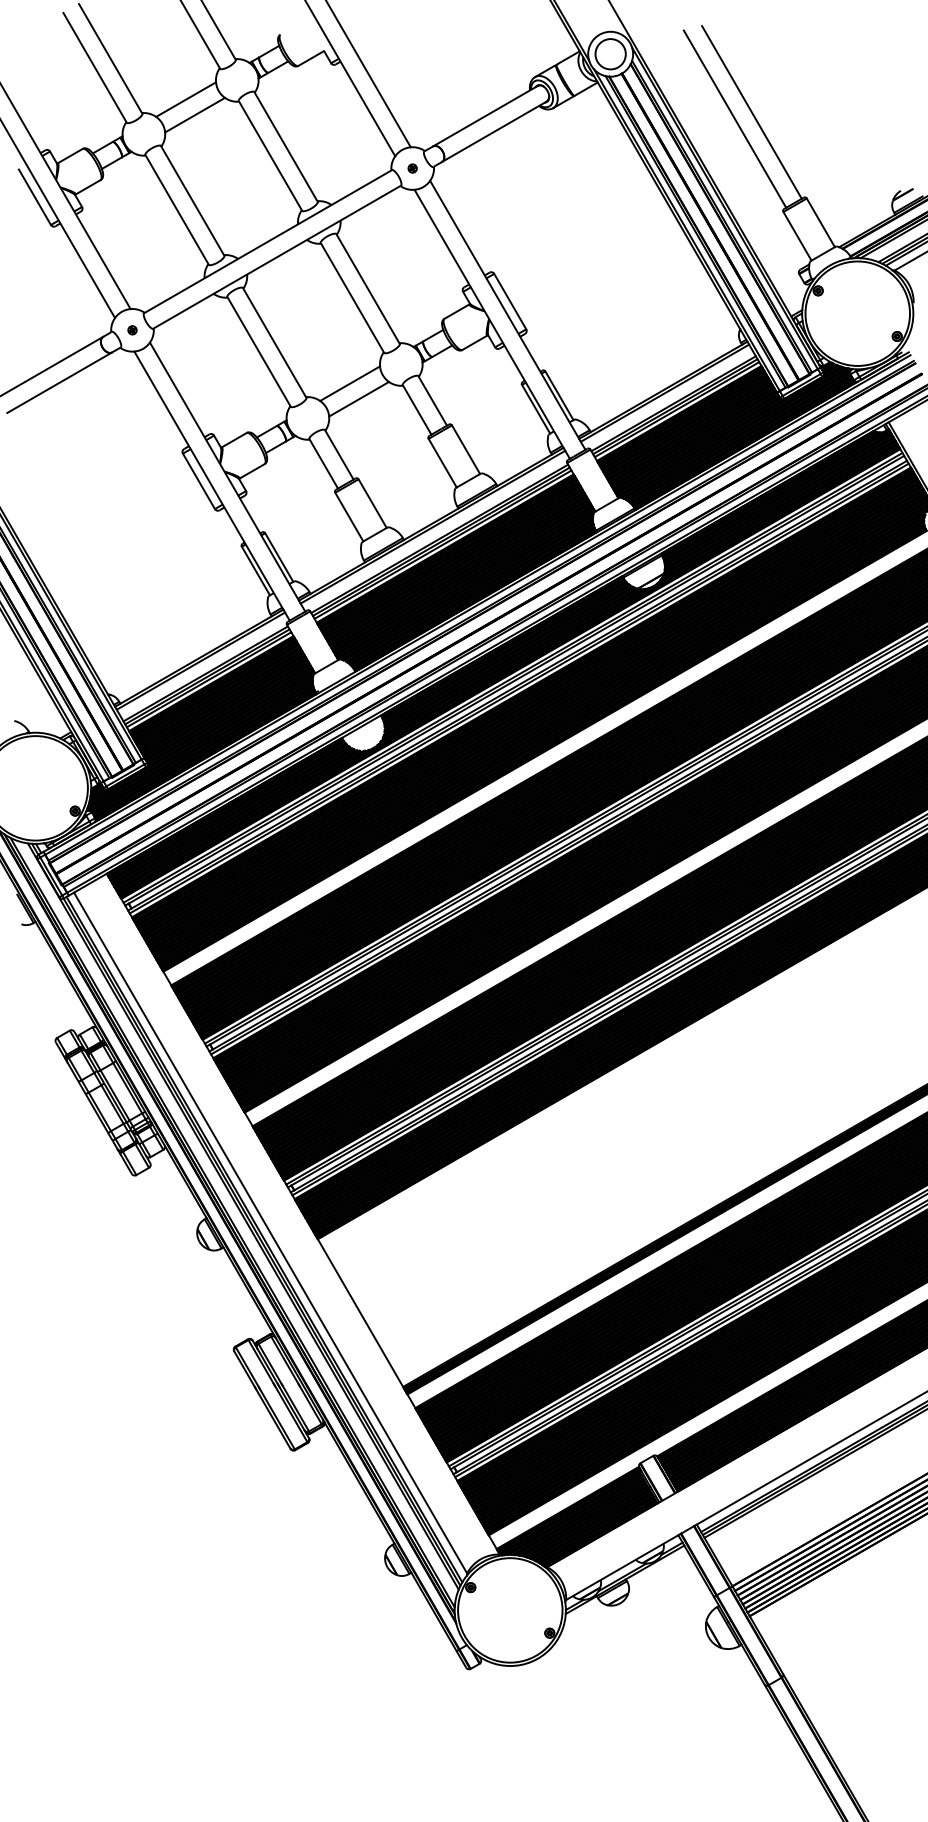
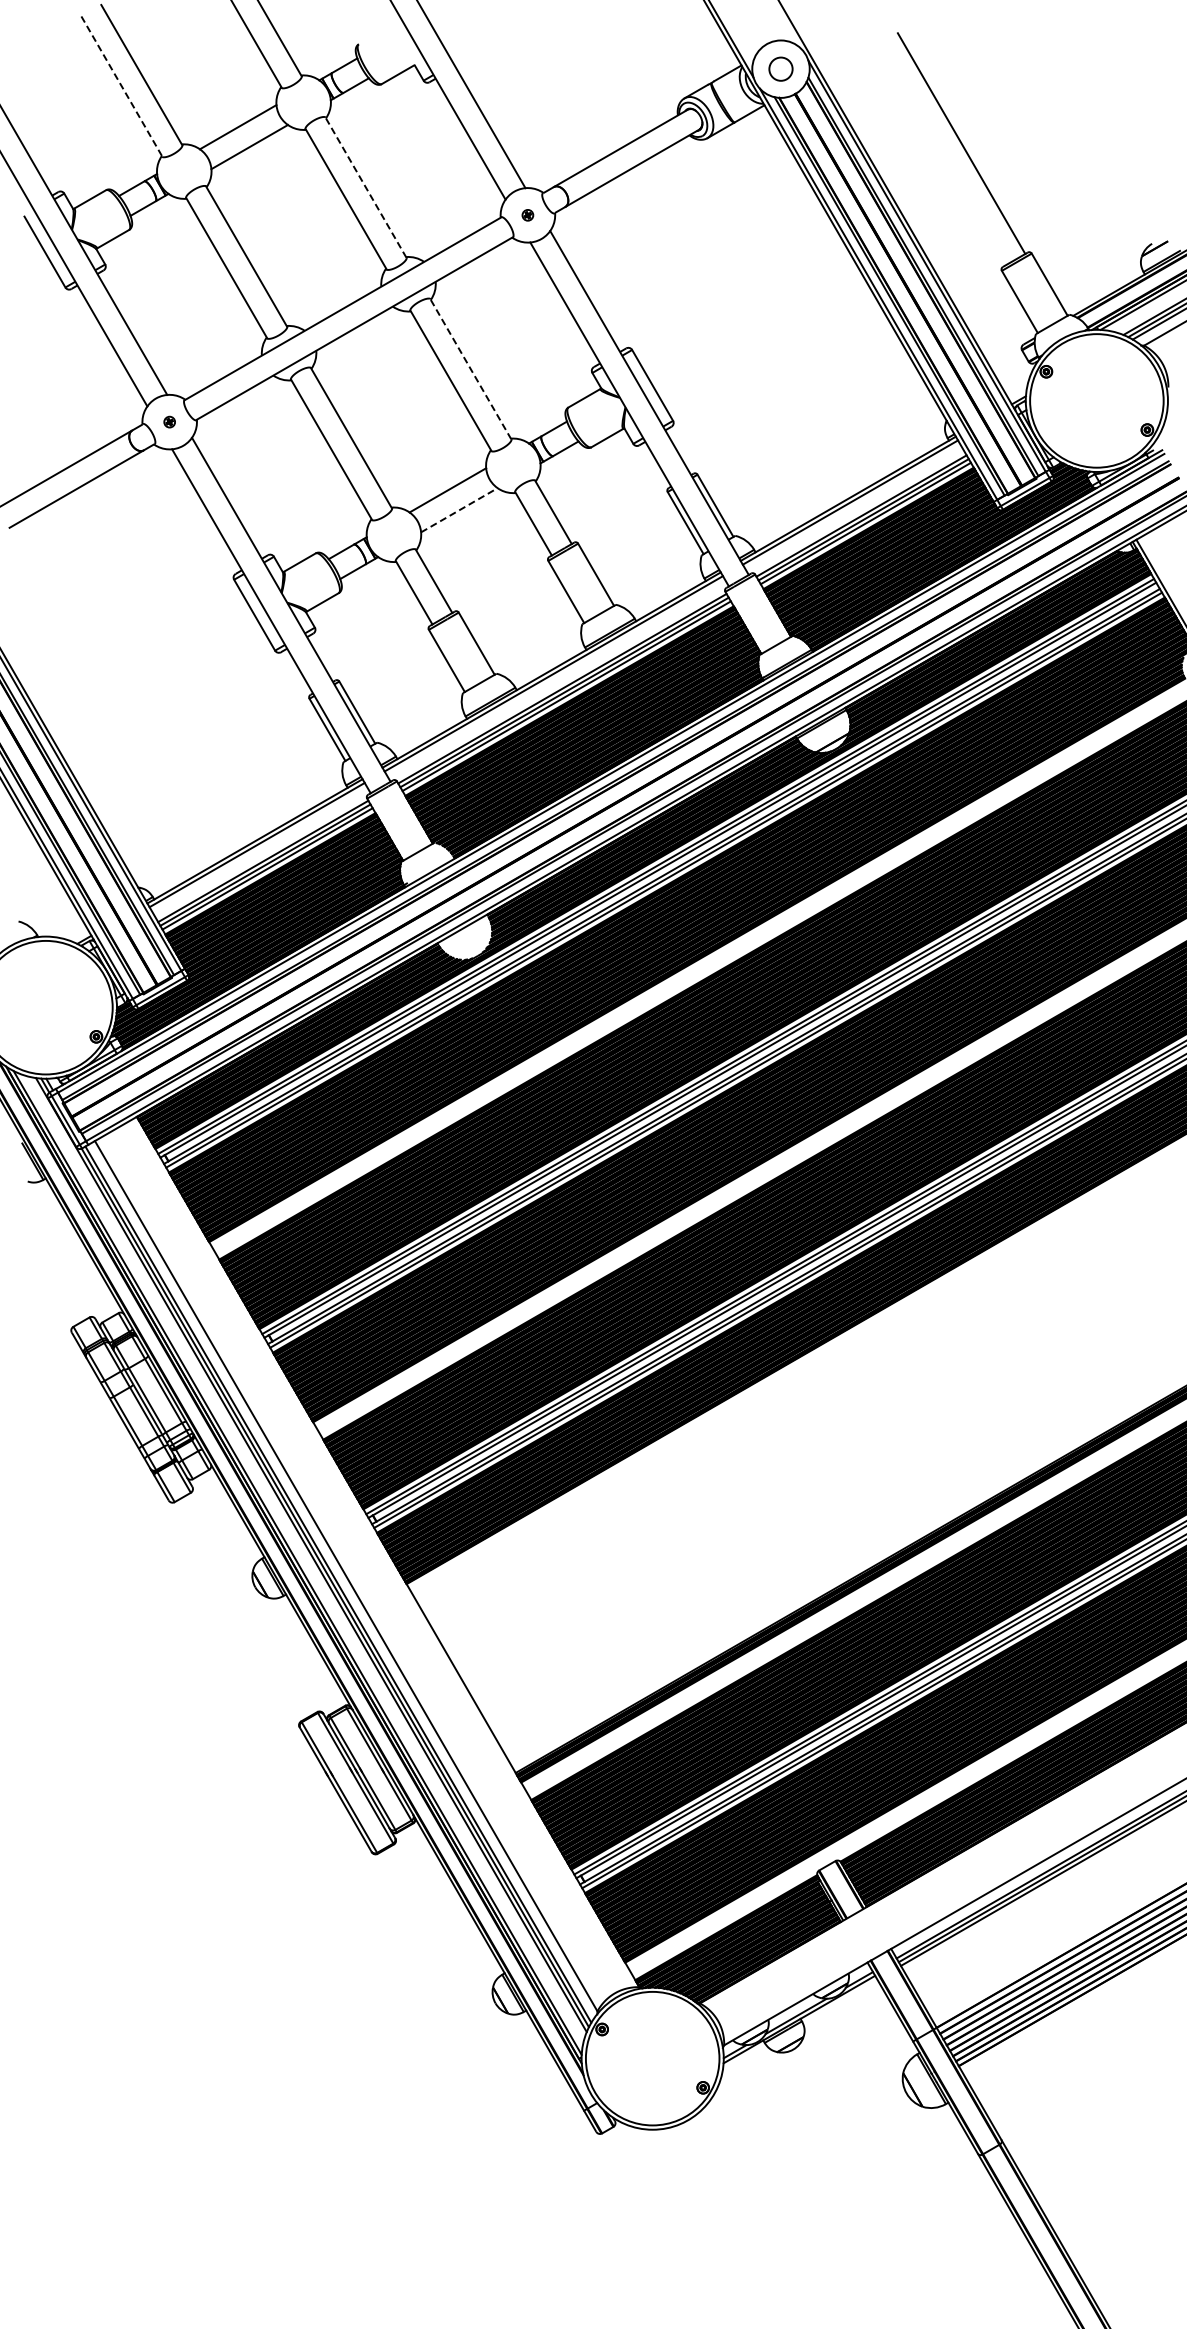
circle: (610, 53) -> (780, 68), size x0.6
line: (94, 67) -> (121, 86), solid -> dashed
line: (734, 118) -> (939, 151), removed
line: (286, 146) -> (366, 187), solid -> dashed
line: (367, 289) -> (470, 369), solid -> dashed
line: (359, 399) -> (459, 510), solid -> dashed

